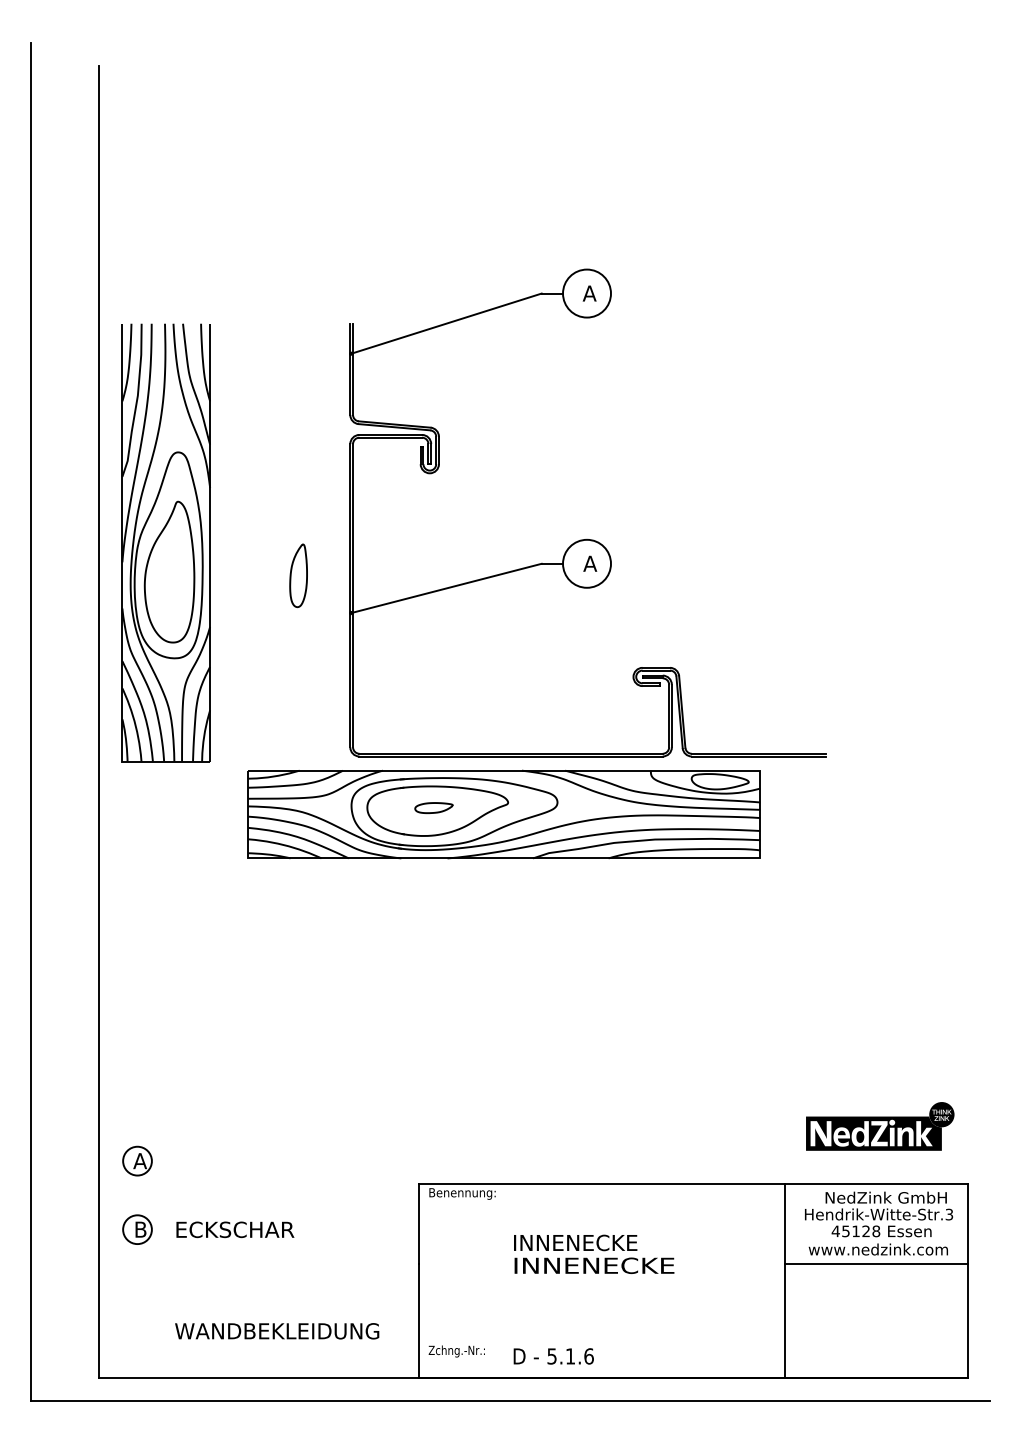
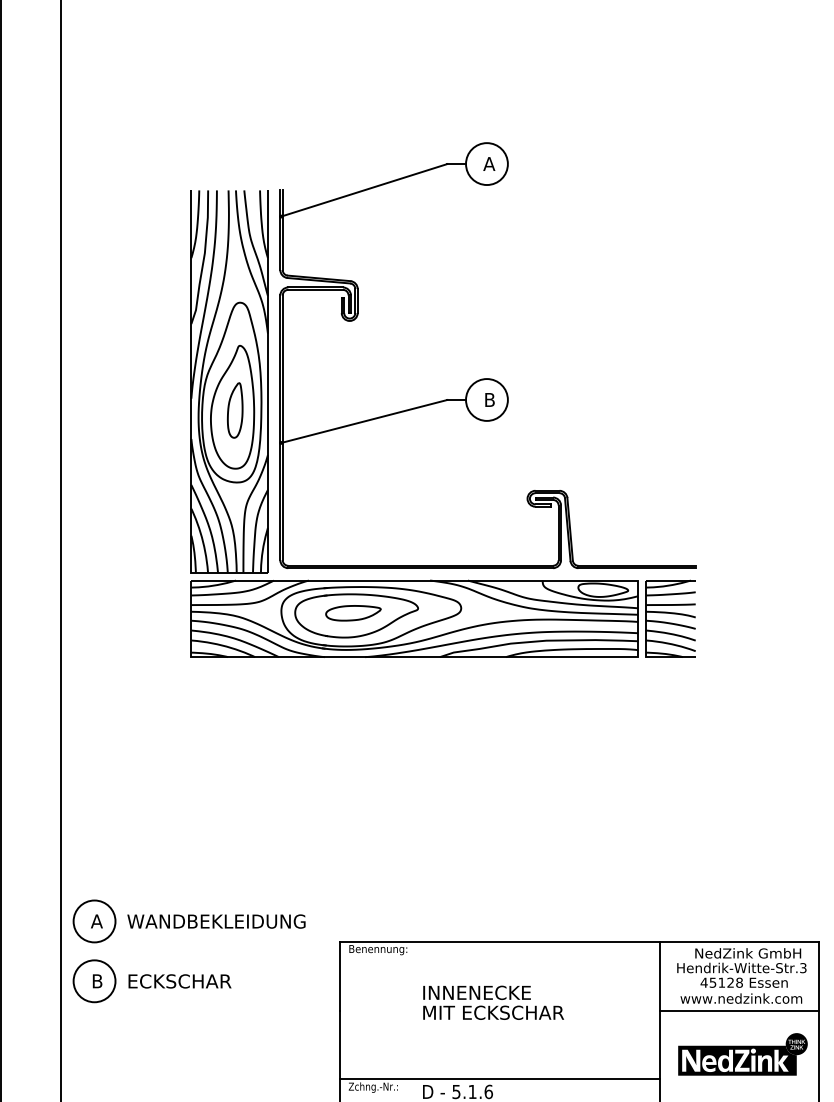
part: (165, 542) -> (228, 381), moved
text: (590, 563) -> (490, 399), A -> B
part: (433, 807) -> (352, 612), size x1.67
part: (797, 814) -> (670, 618), added
part: (880, 1126) -> (743, 1054), moved
circle: (137, 1161) -> (94, 921), size x1.67
circle: (137, 1229) -> (94, 981), size x1.67
text: (594, 1265) -> (493, 1012), INNENECKE -> MIT ECKSCHAR
text: (277, 1331) -> (216, 921), moved
line: (601, 1341) -> (499, 1078), added

